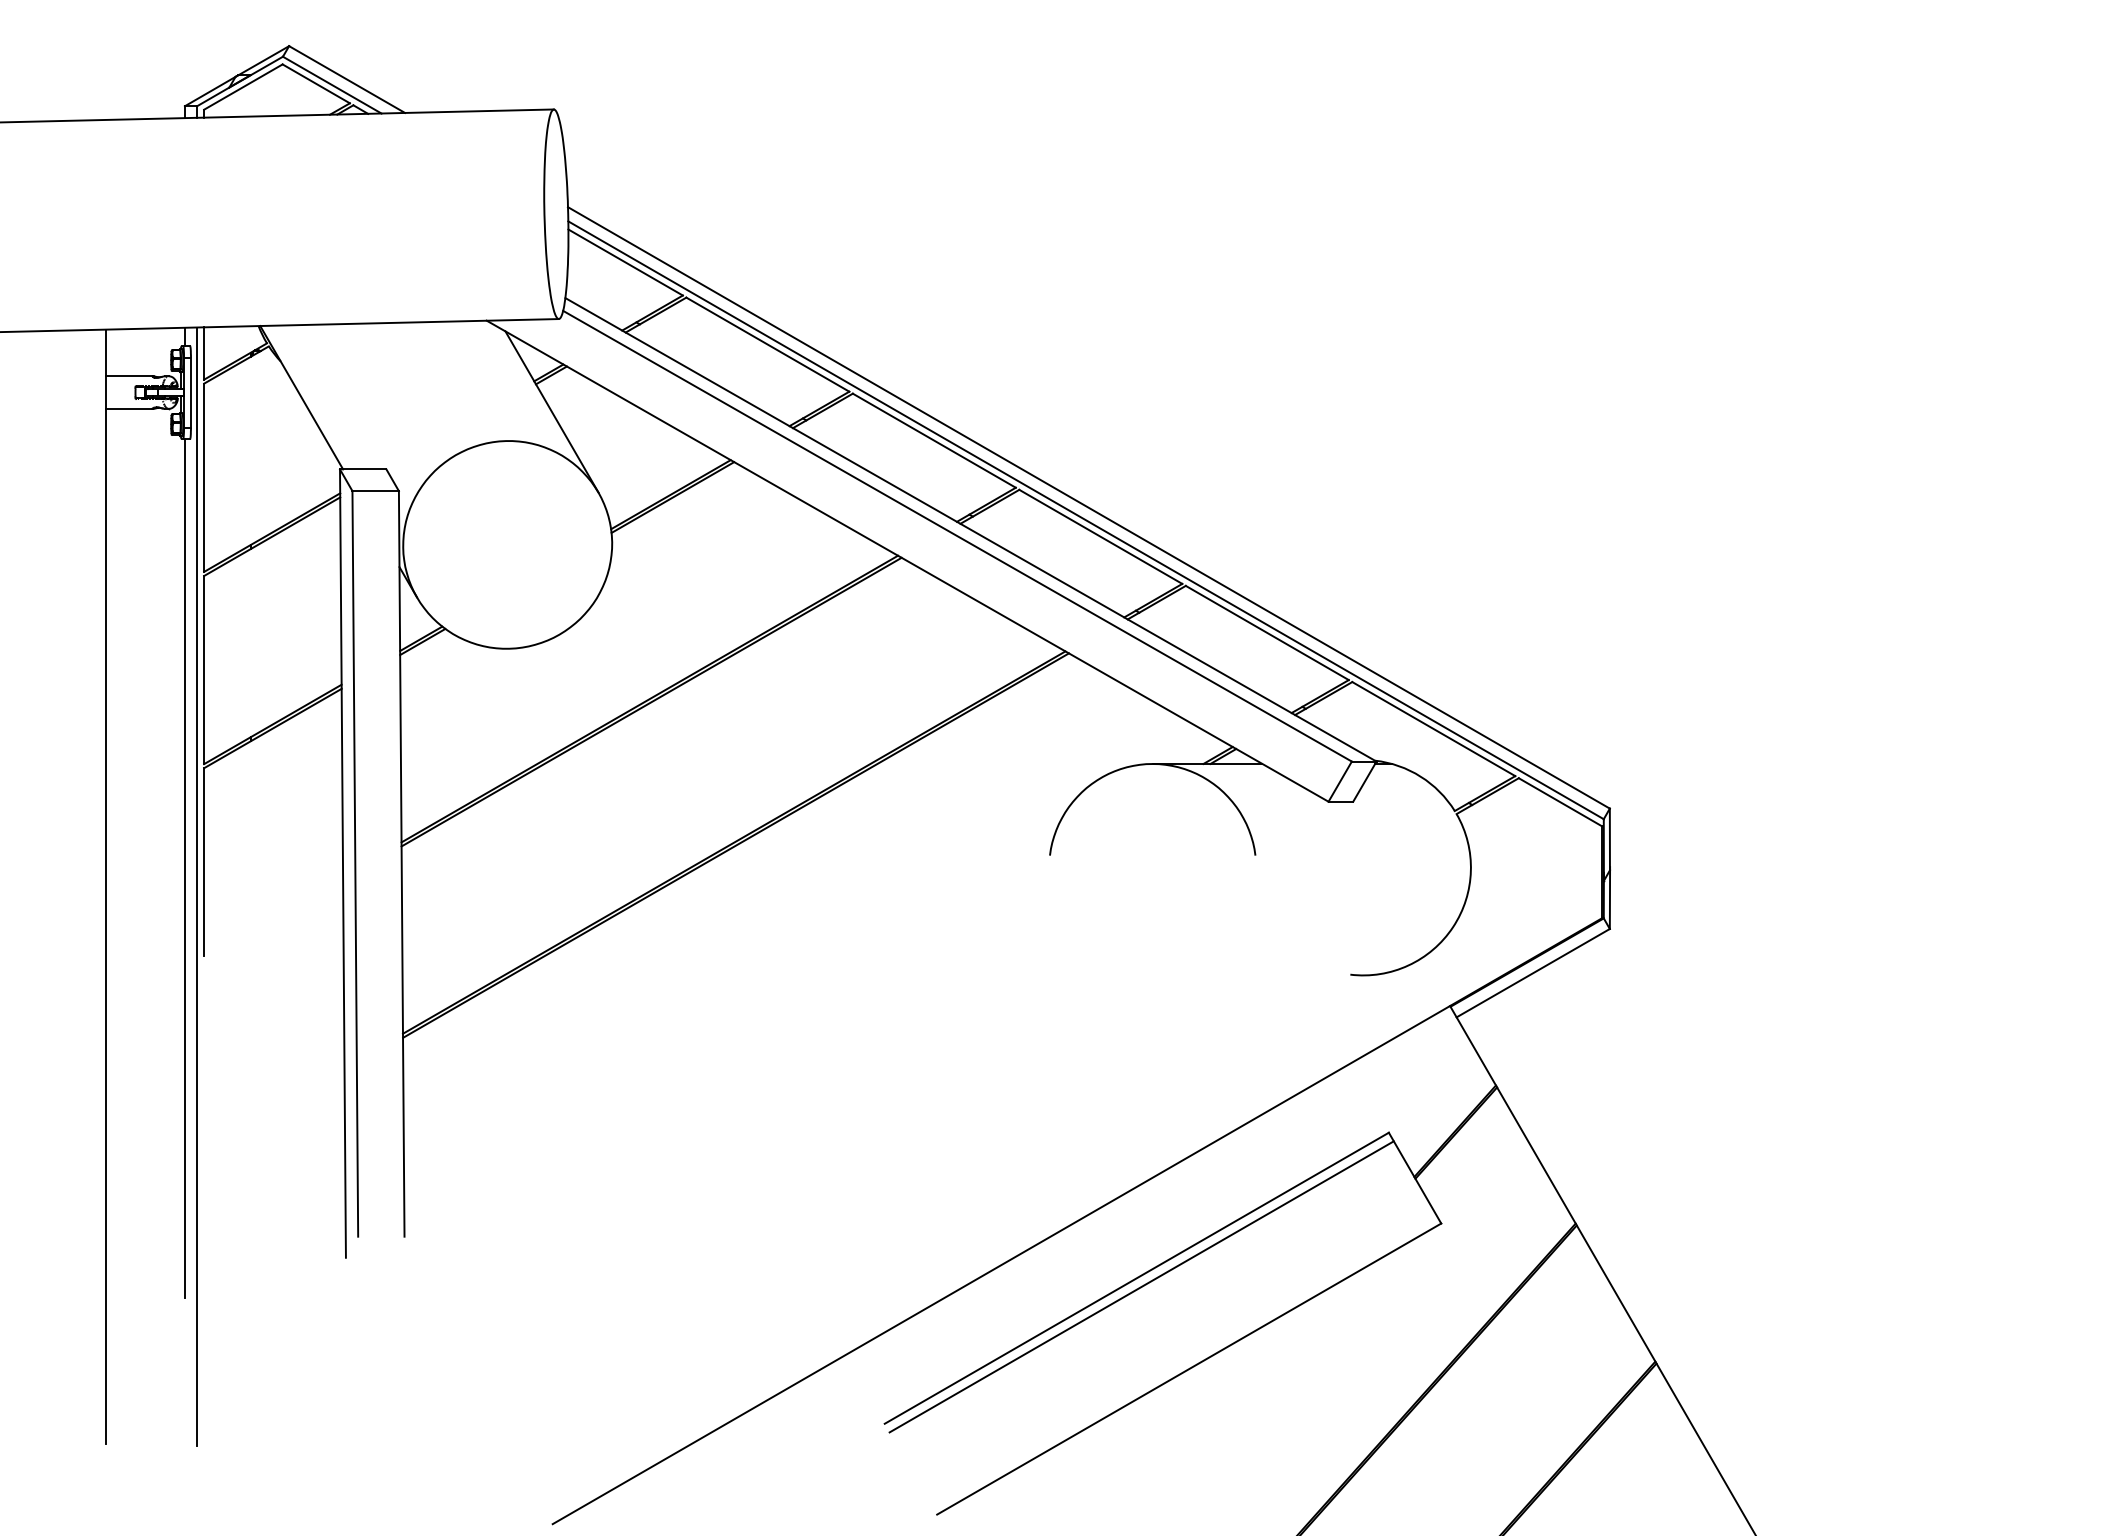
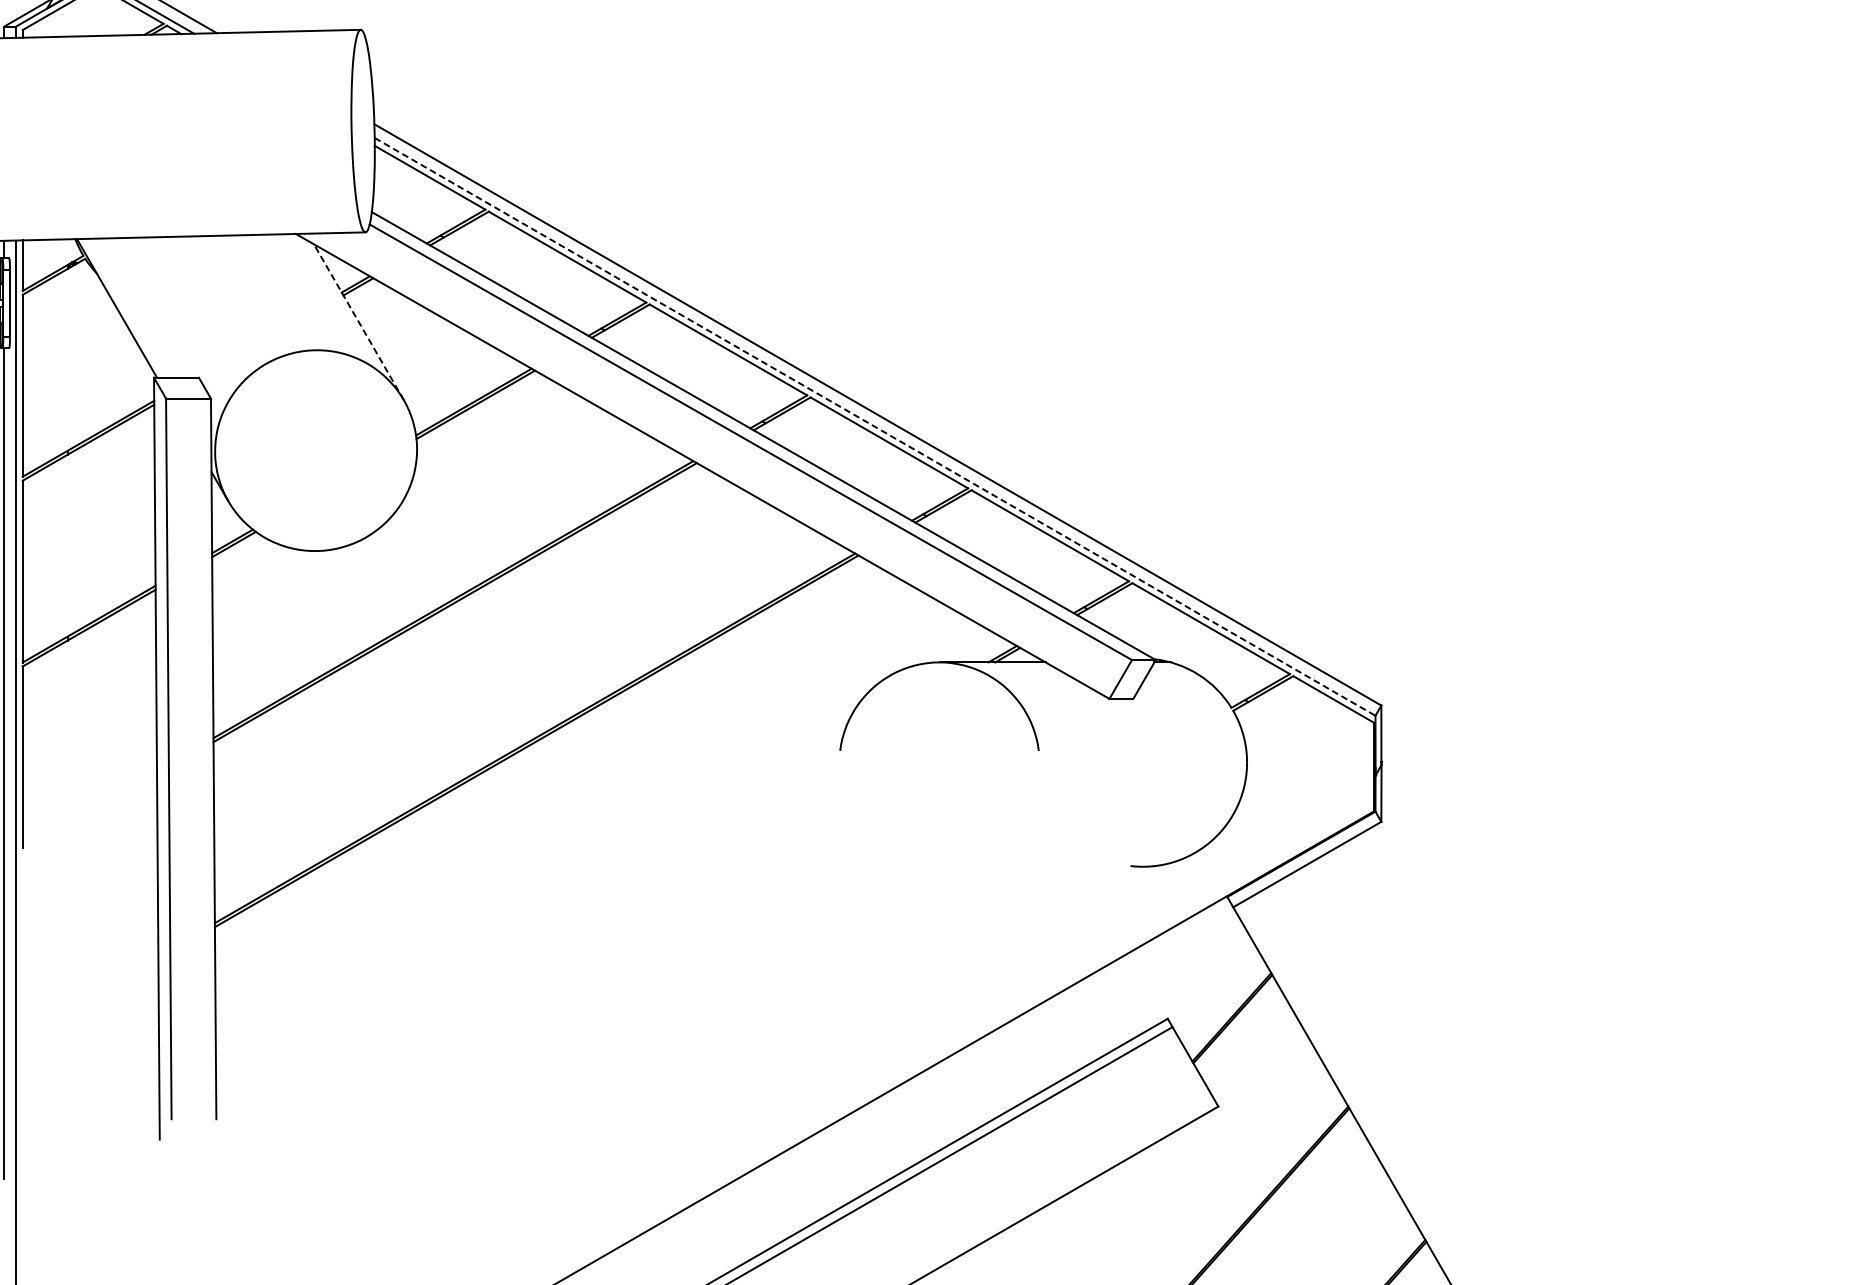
line: (551, 411) -> (358, 321), solid -> dashed
line: (1086, 520) -> (875, 427), solid -> dashed

